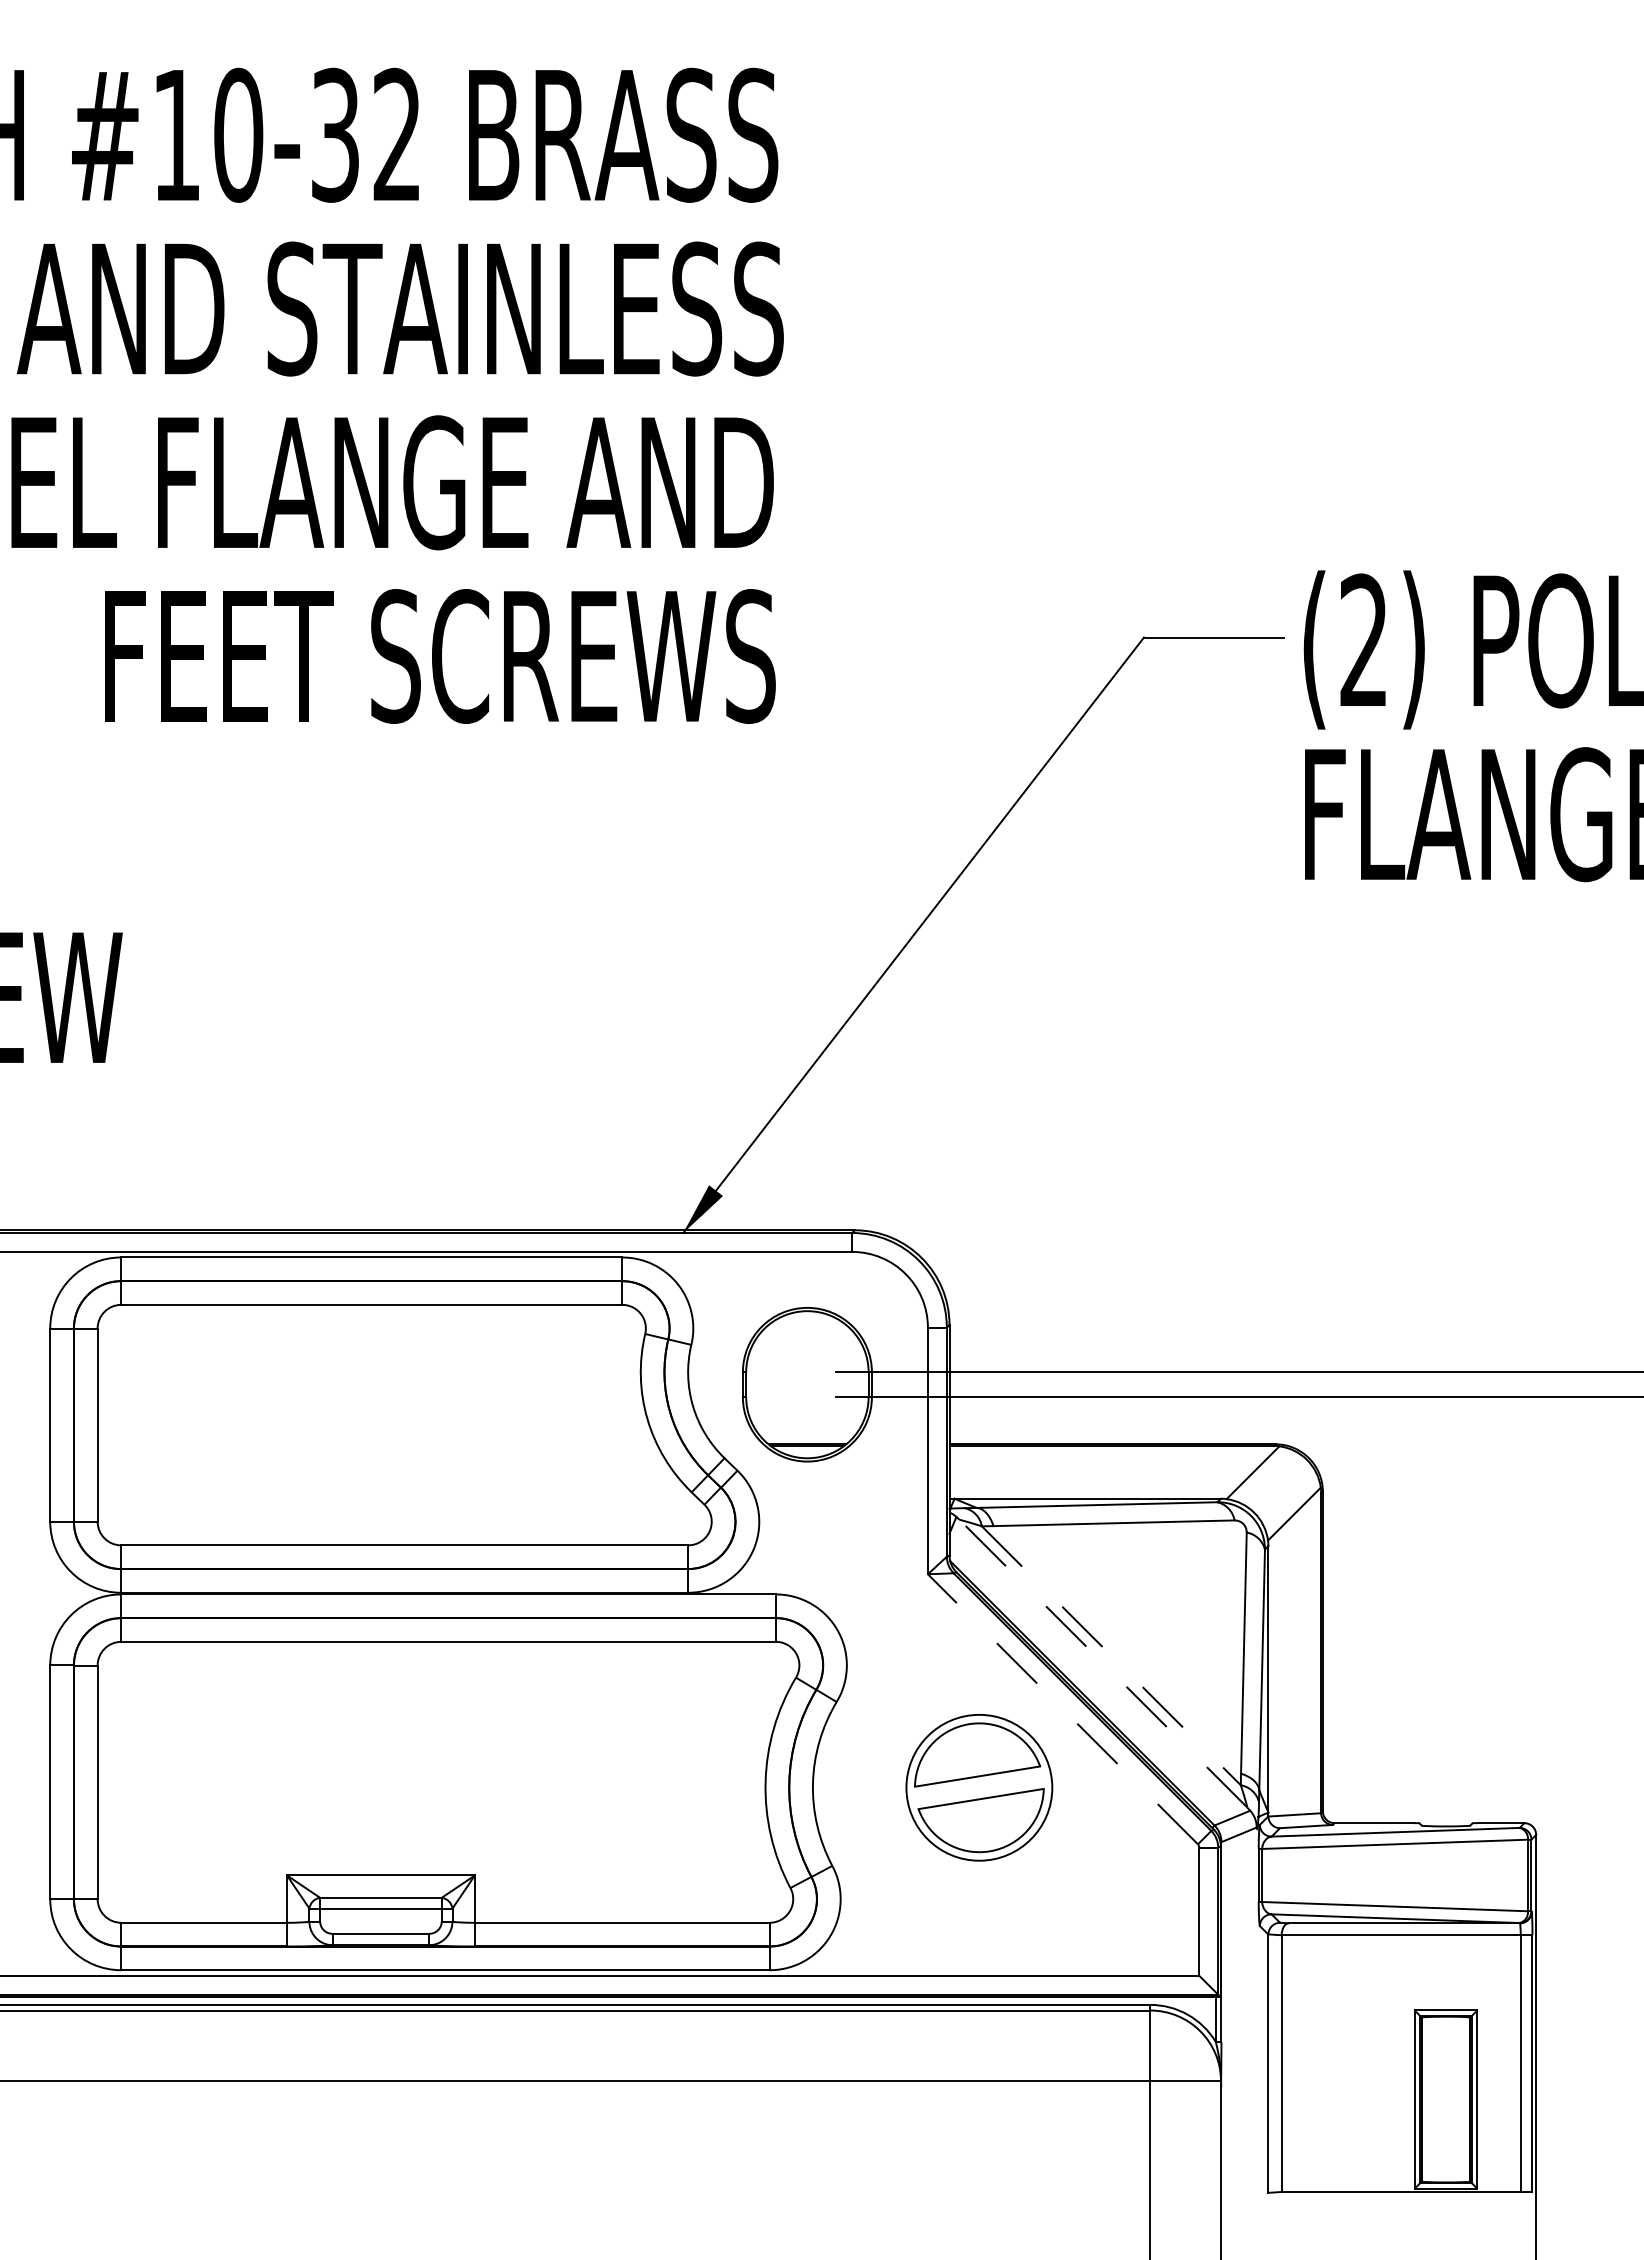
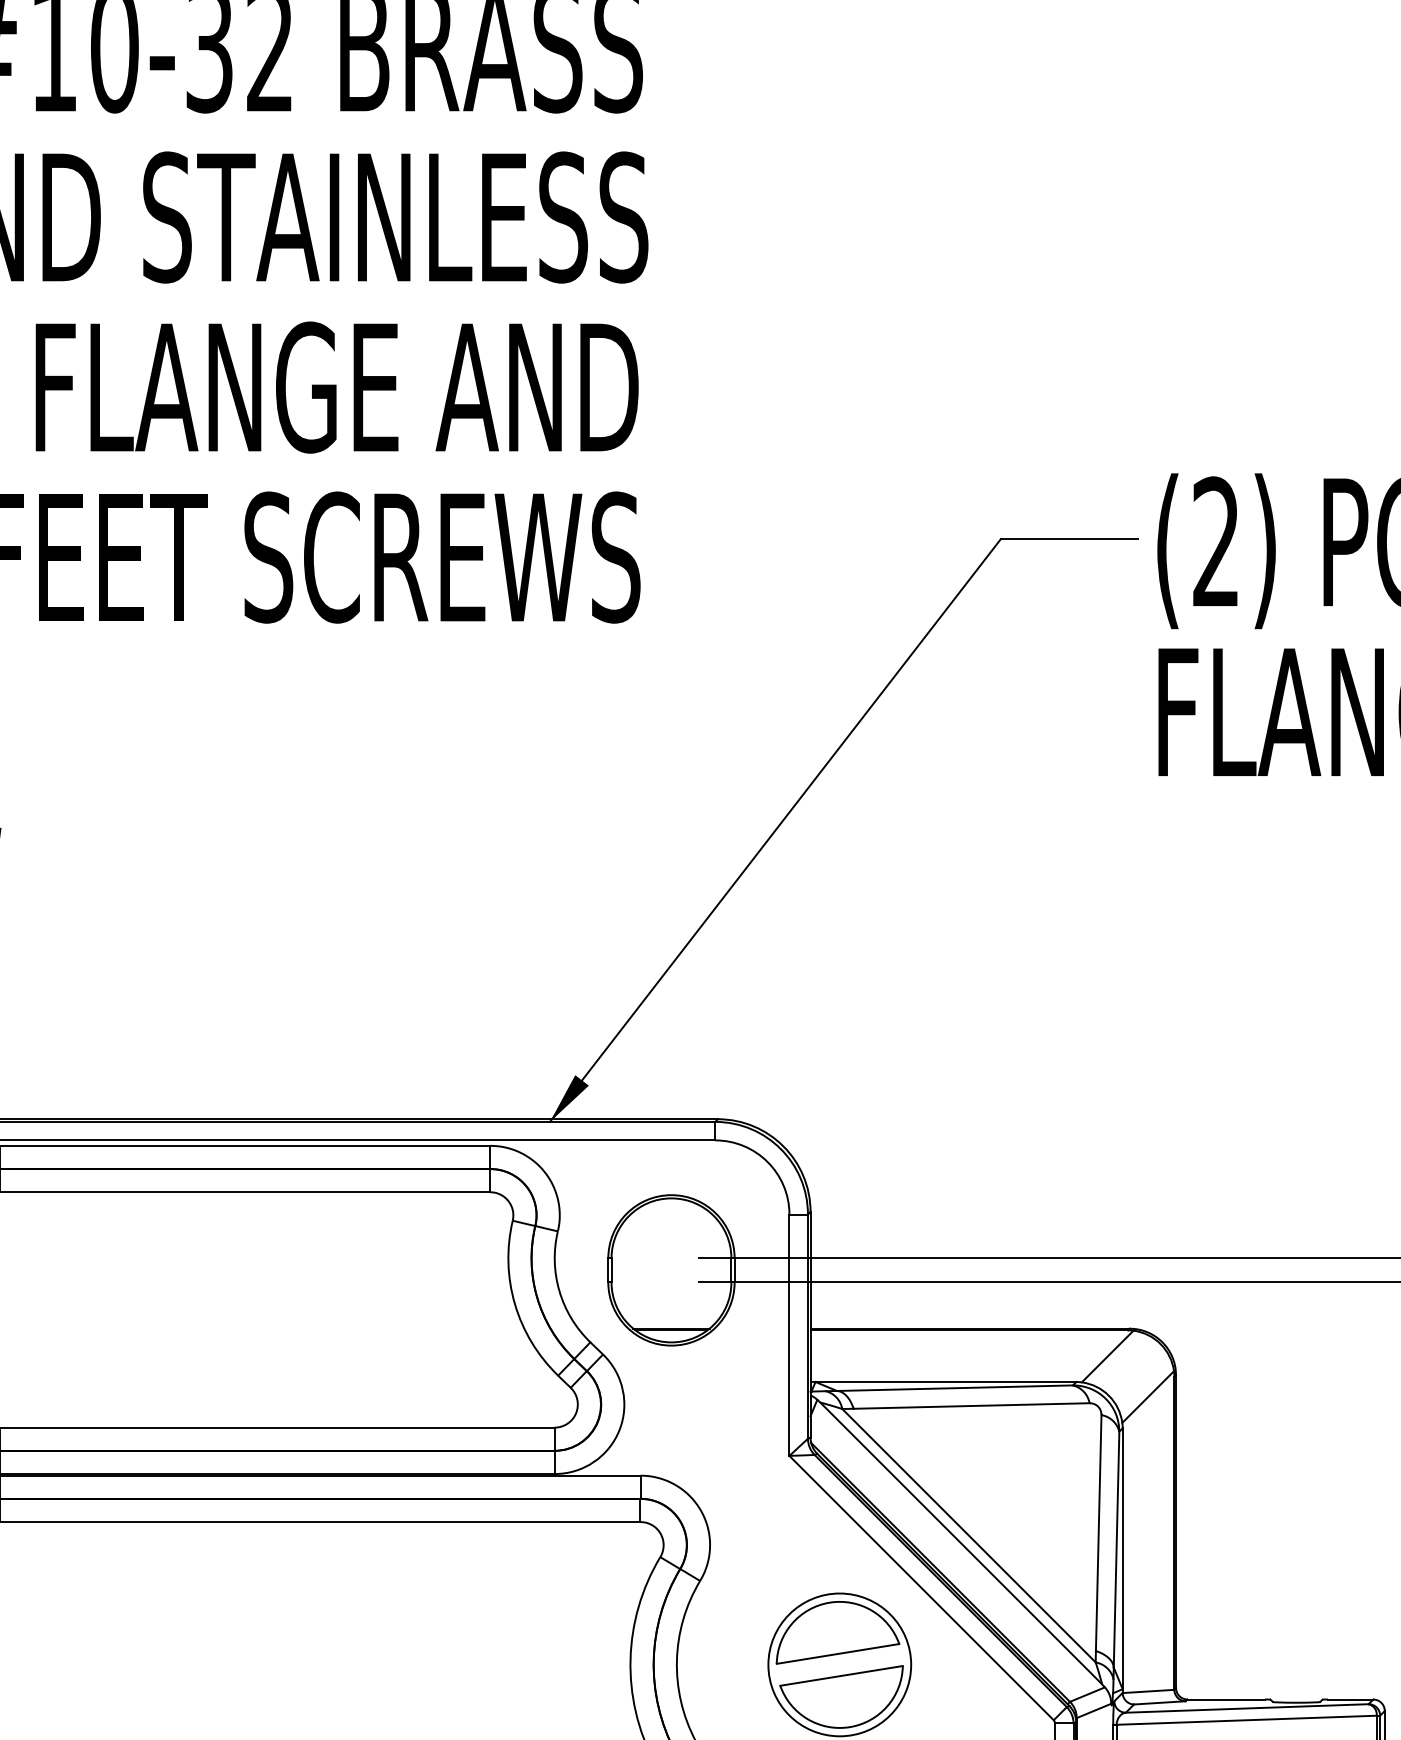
line: (1111, 1656) -> (969, 1536), dashed -> solid
line: (1103, 1663) -> (961, 1543), dashed -> solid
line: (1062, 1709) -> (921, 1588), dashed -> solid

